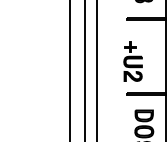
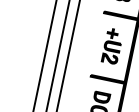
part: (132, 61) -> (112, 46), moved

